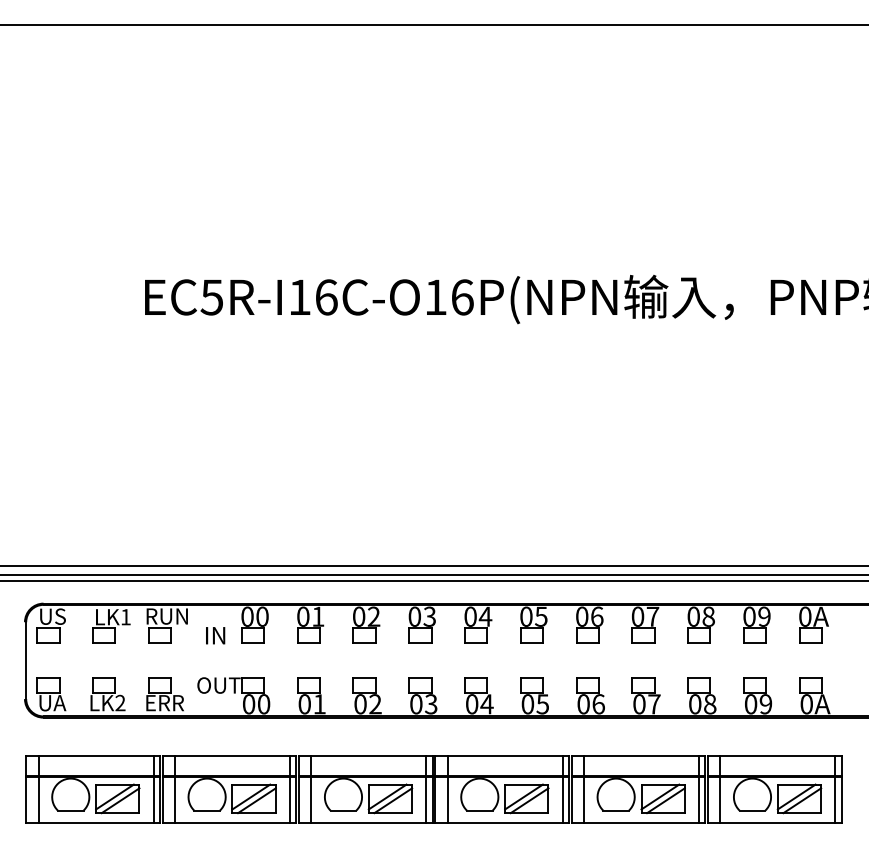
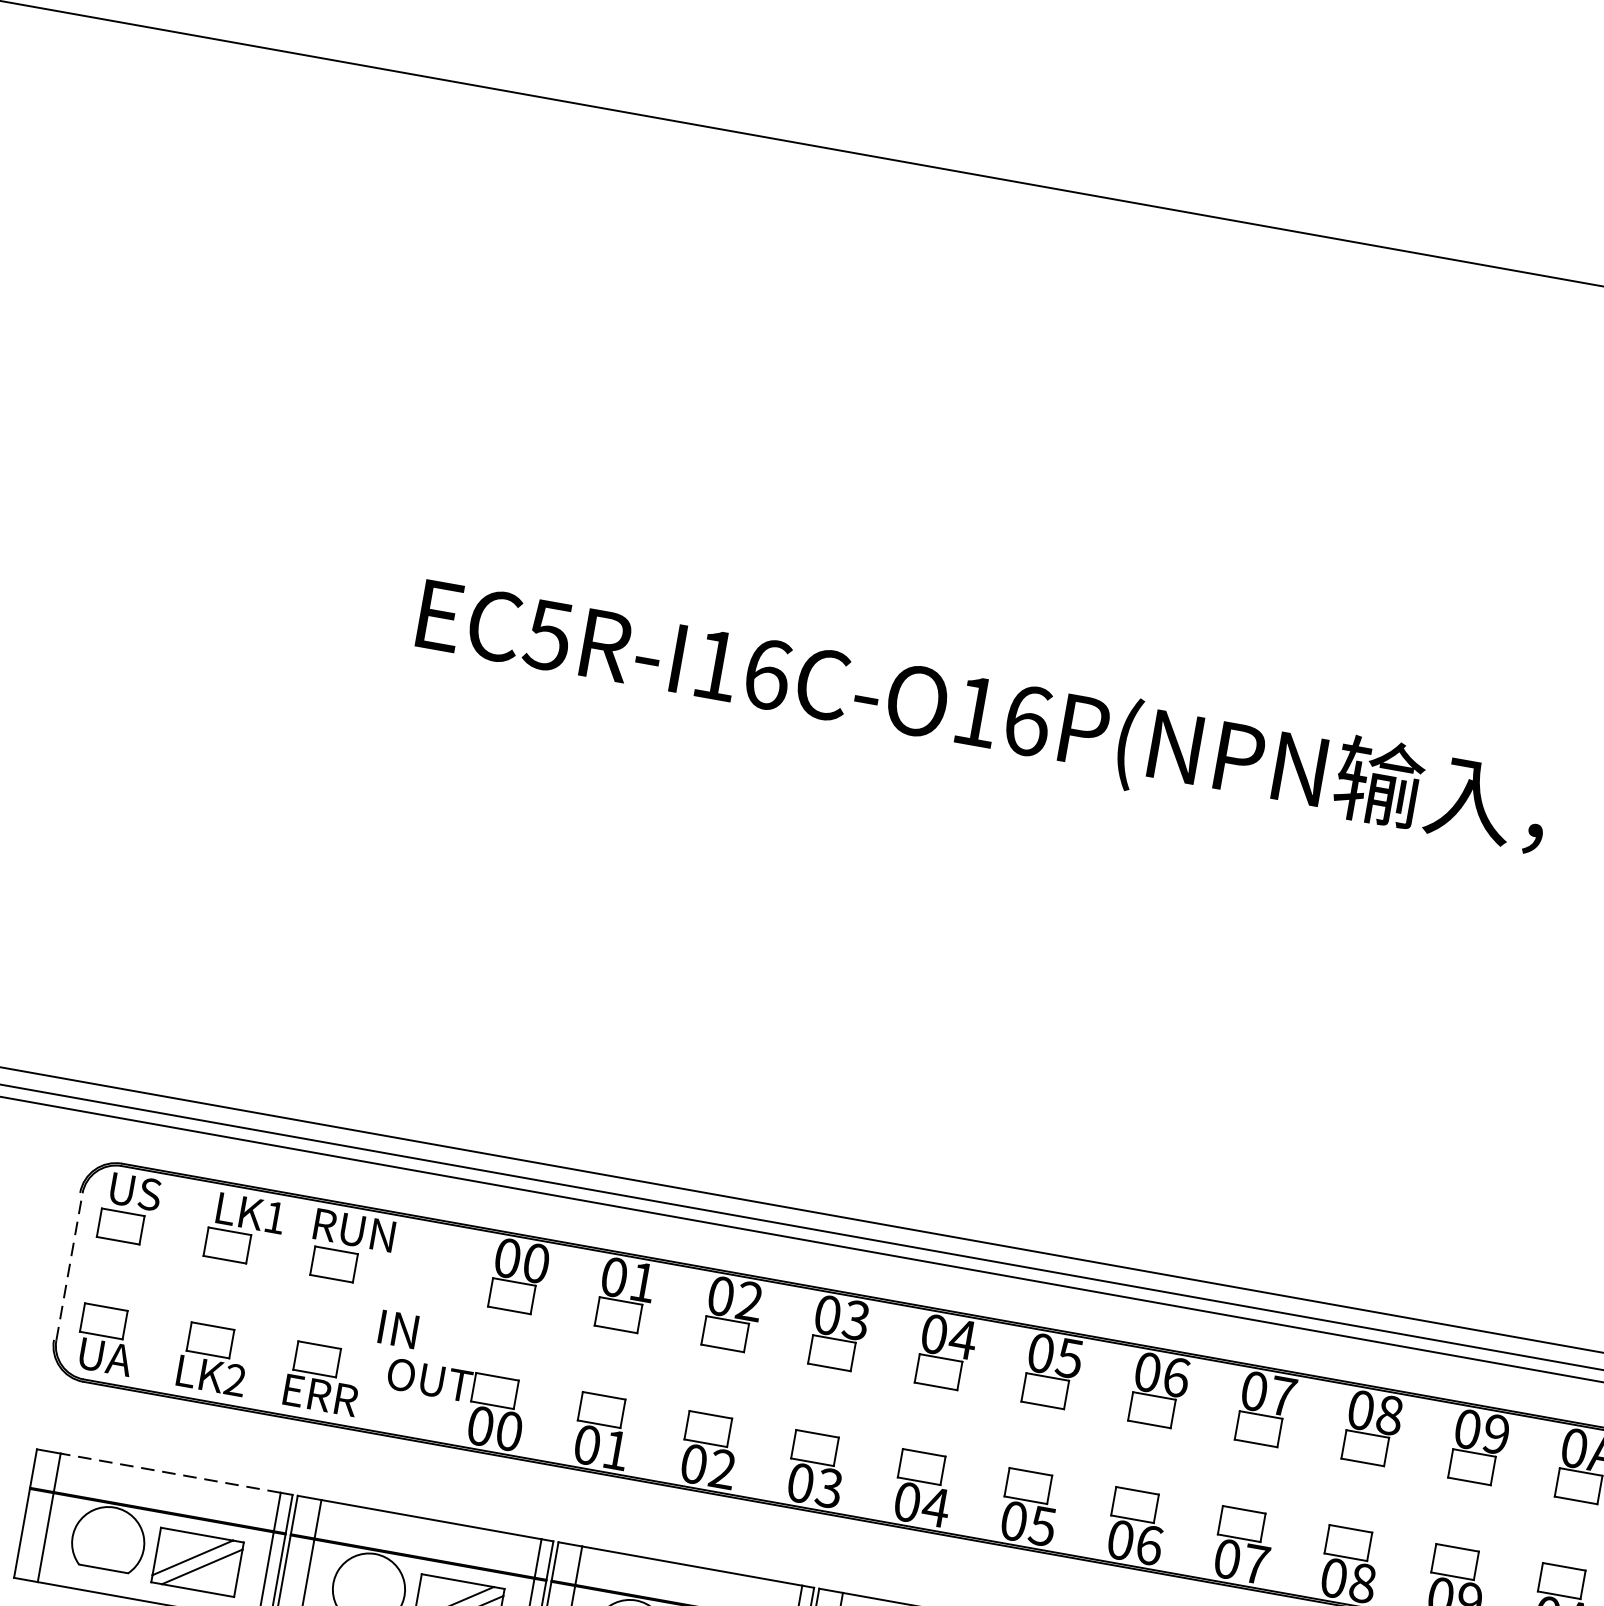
text: (215, 635) -> (398, 1329), moved
line: (26, 660) -> (70, 1266), solid -> dashed
line: (96, 756) -> (171, 1474), solid -> dashed

